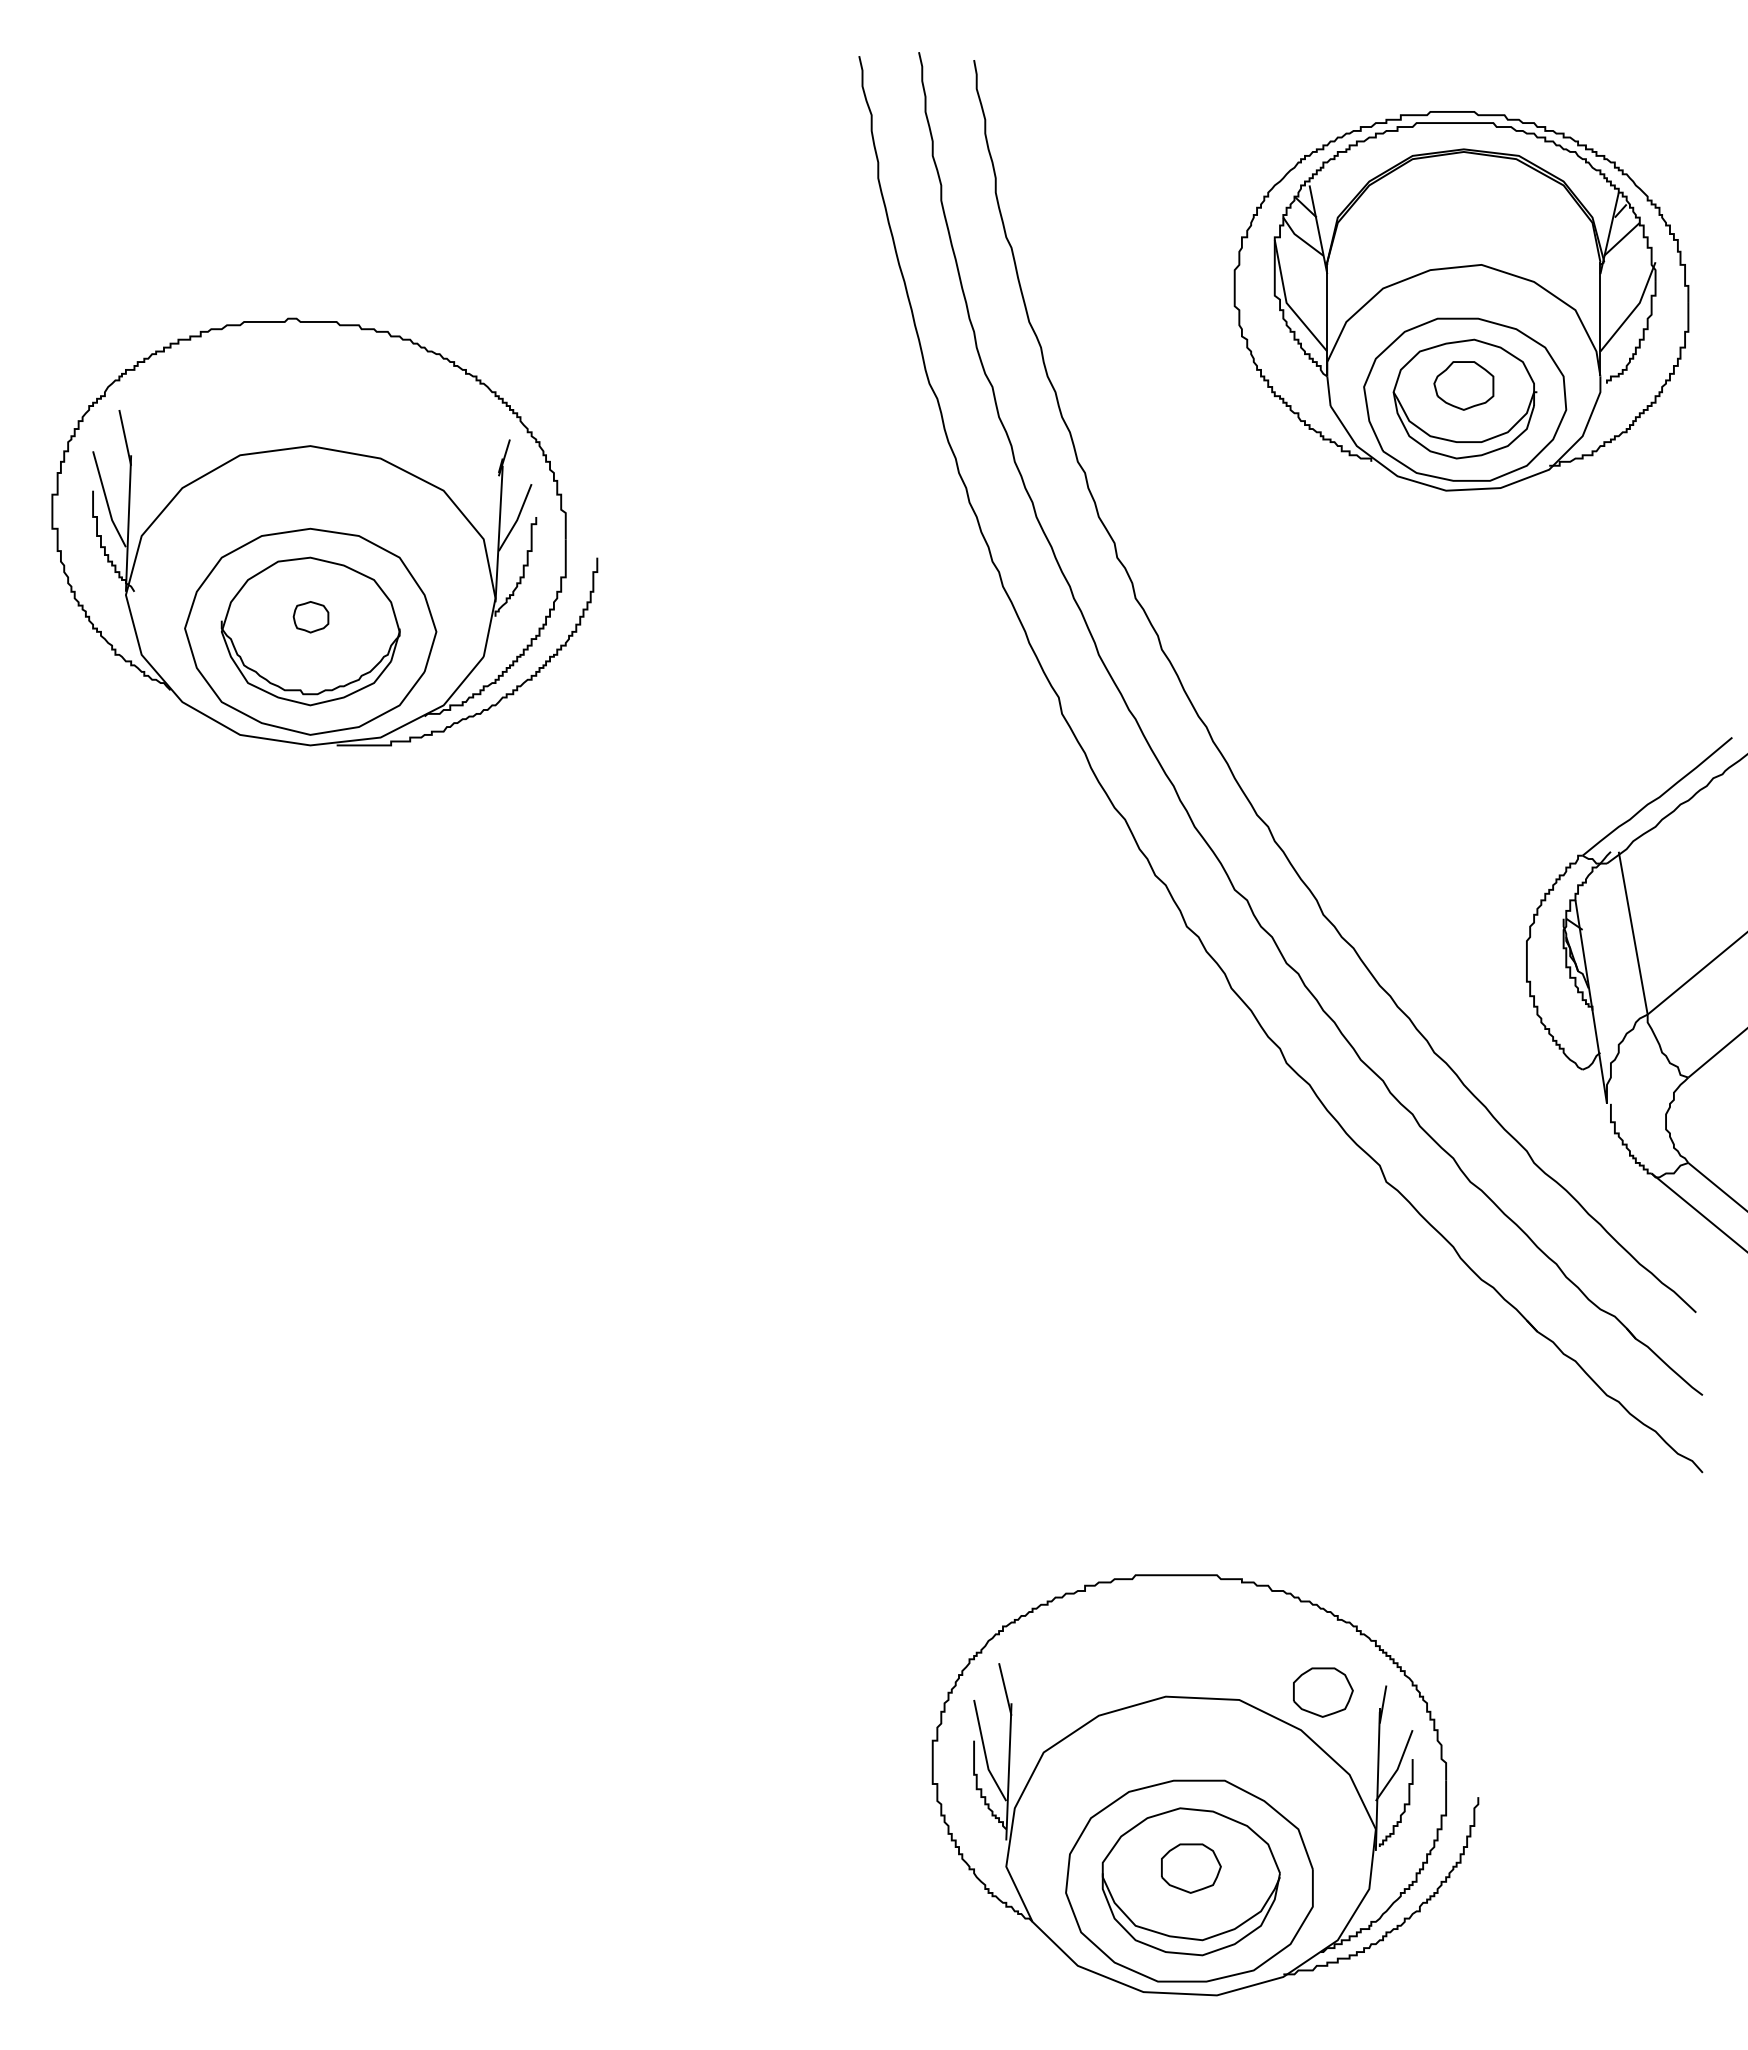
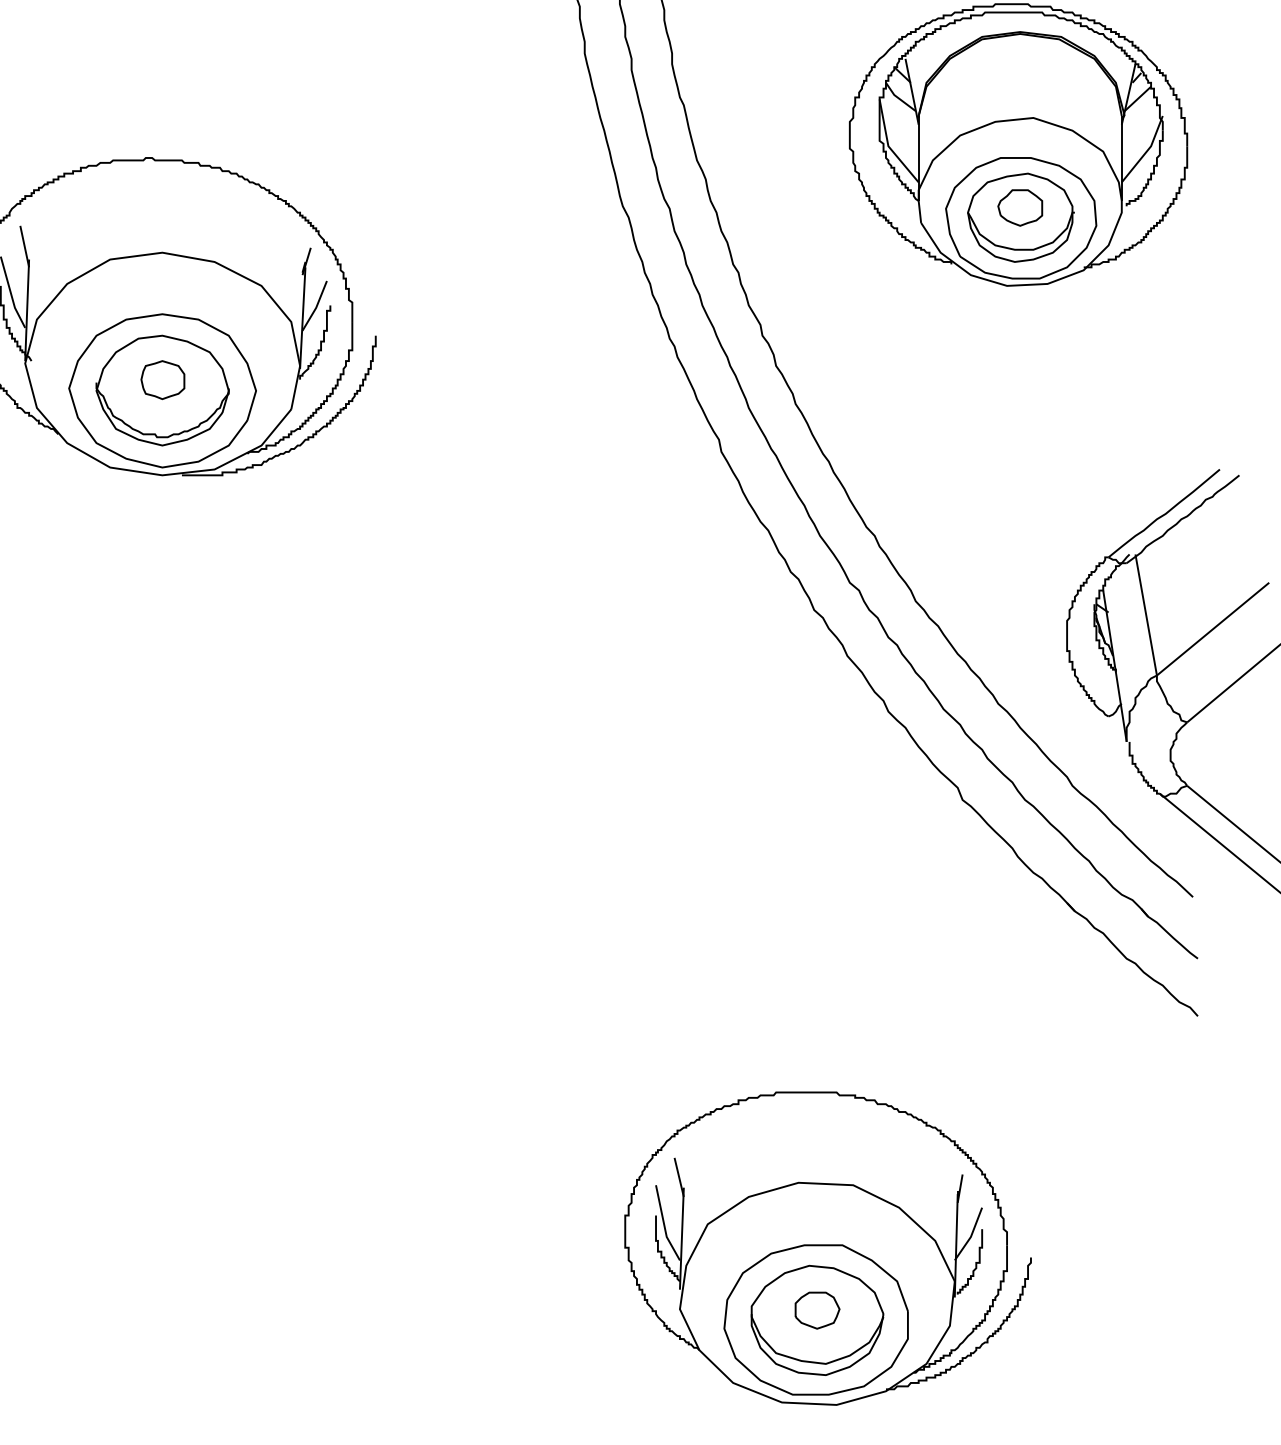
part: (310, 616) -> (162, 379), size x1.67
part: (1323, 1692) -> (915, 1179), removed

